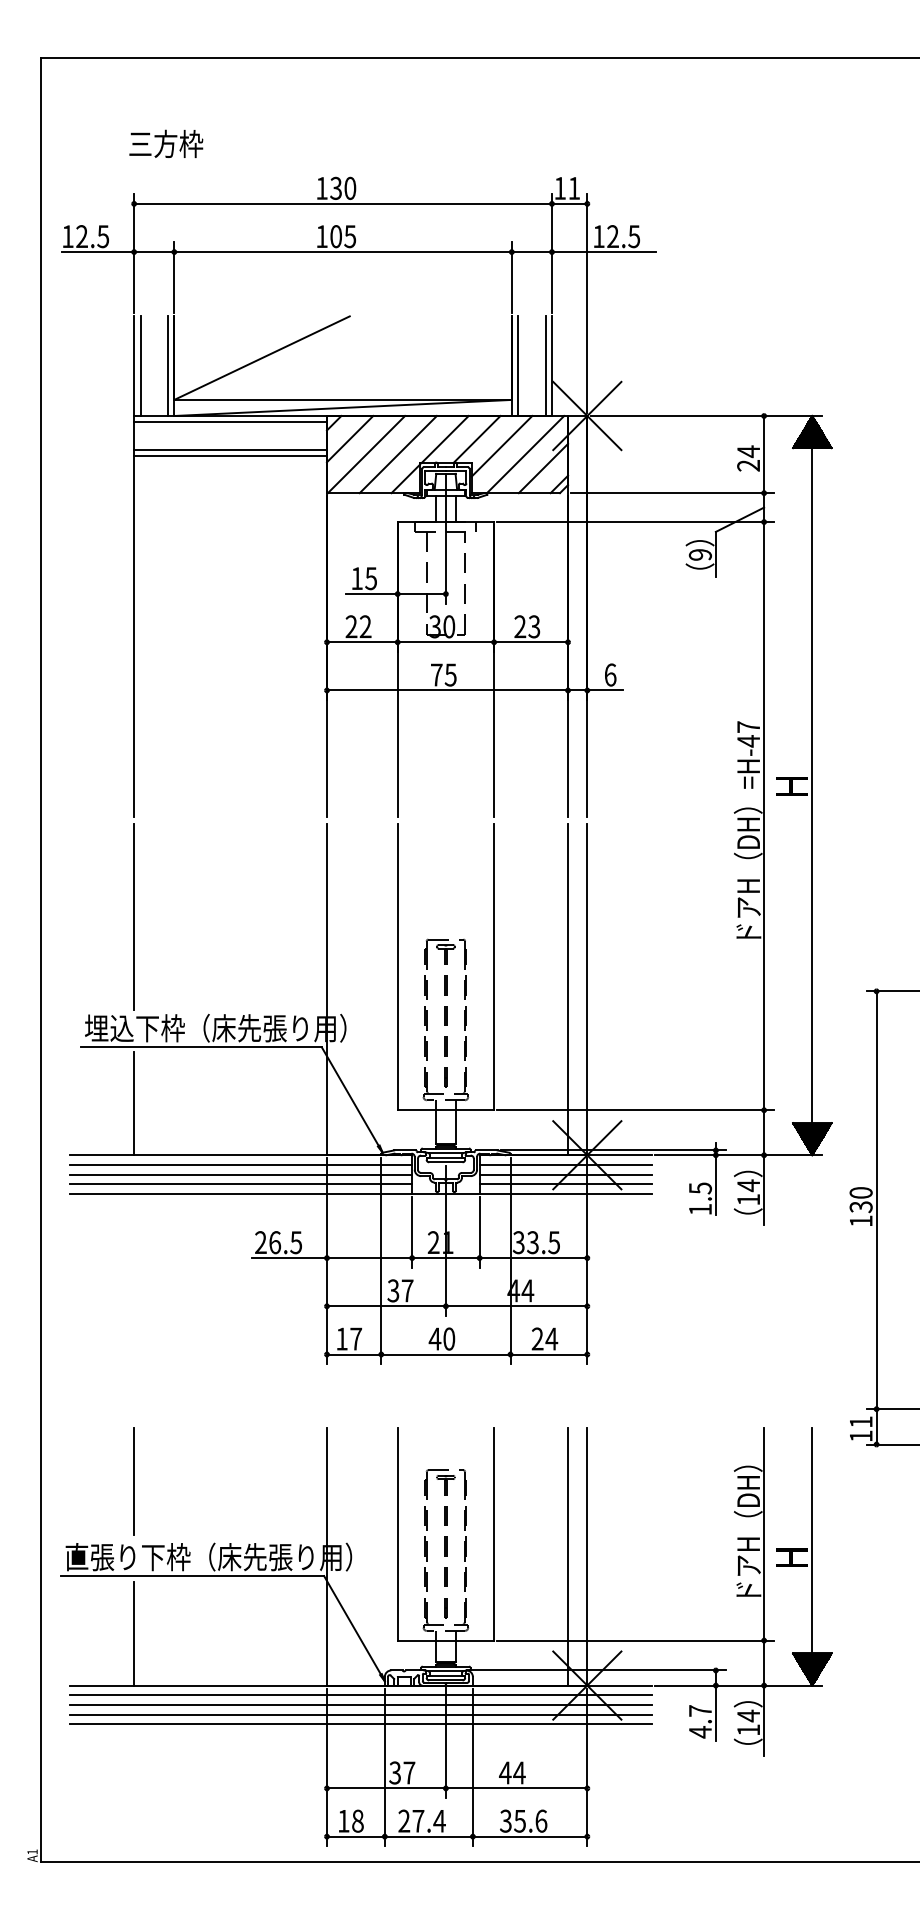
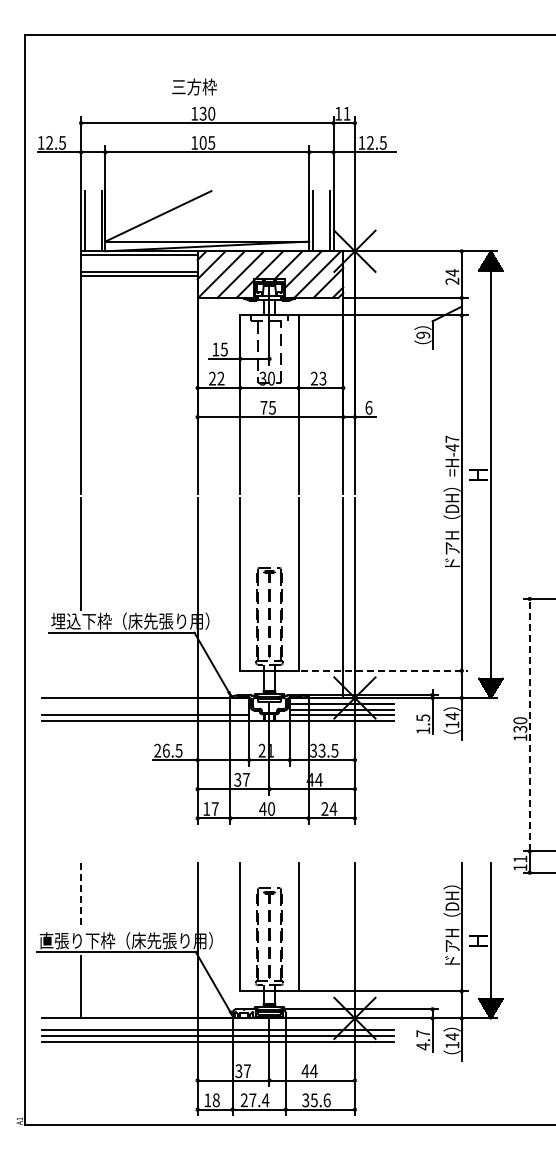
text: (166, 143) -> (194, 86), moved
line: (134, 1103) -> (81, 666), removed
line: (636, 1109) -> (384, 670), solid -> dashed
line: (240, 1164) -> (145, 703), removed
line: (240, 1174) -> (145, 709), removed
line: (876, 1199) -> (529, 724), solid -> dashed
line: (134, 1482) -> (81, 895), solid -> dashed
line: (568, 1556) -> (343, 940), removed
line: (359, 1695) -> (217, 1024), removed

